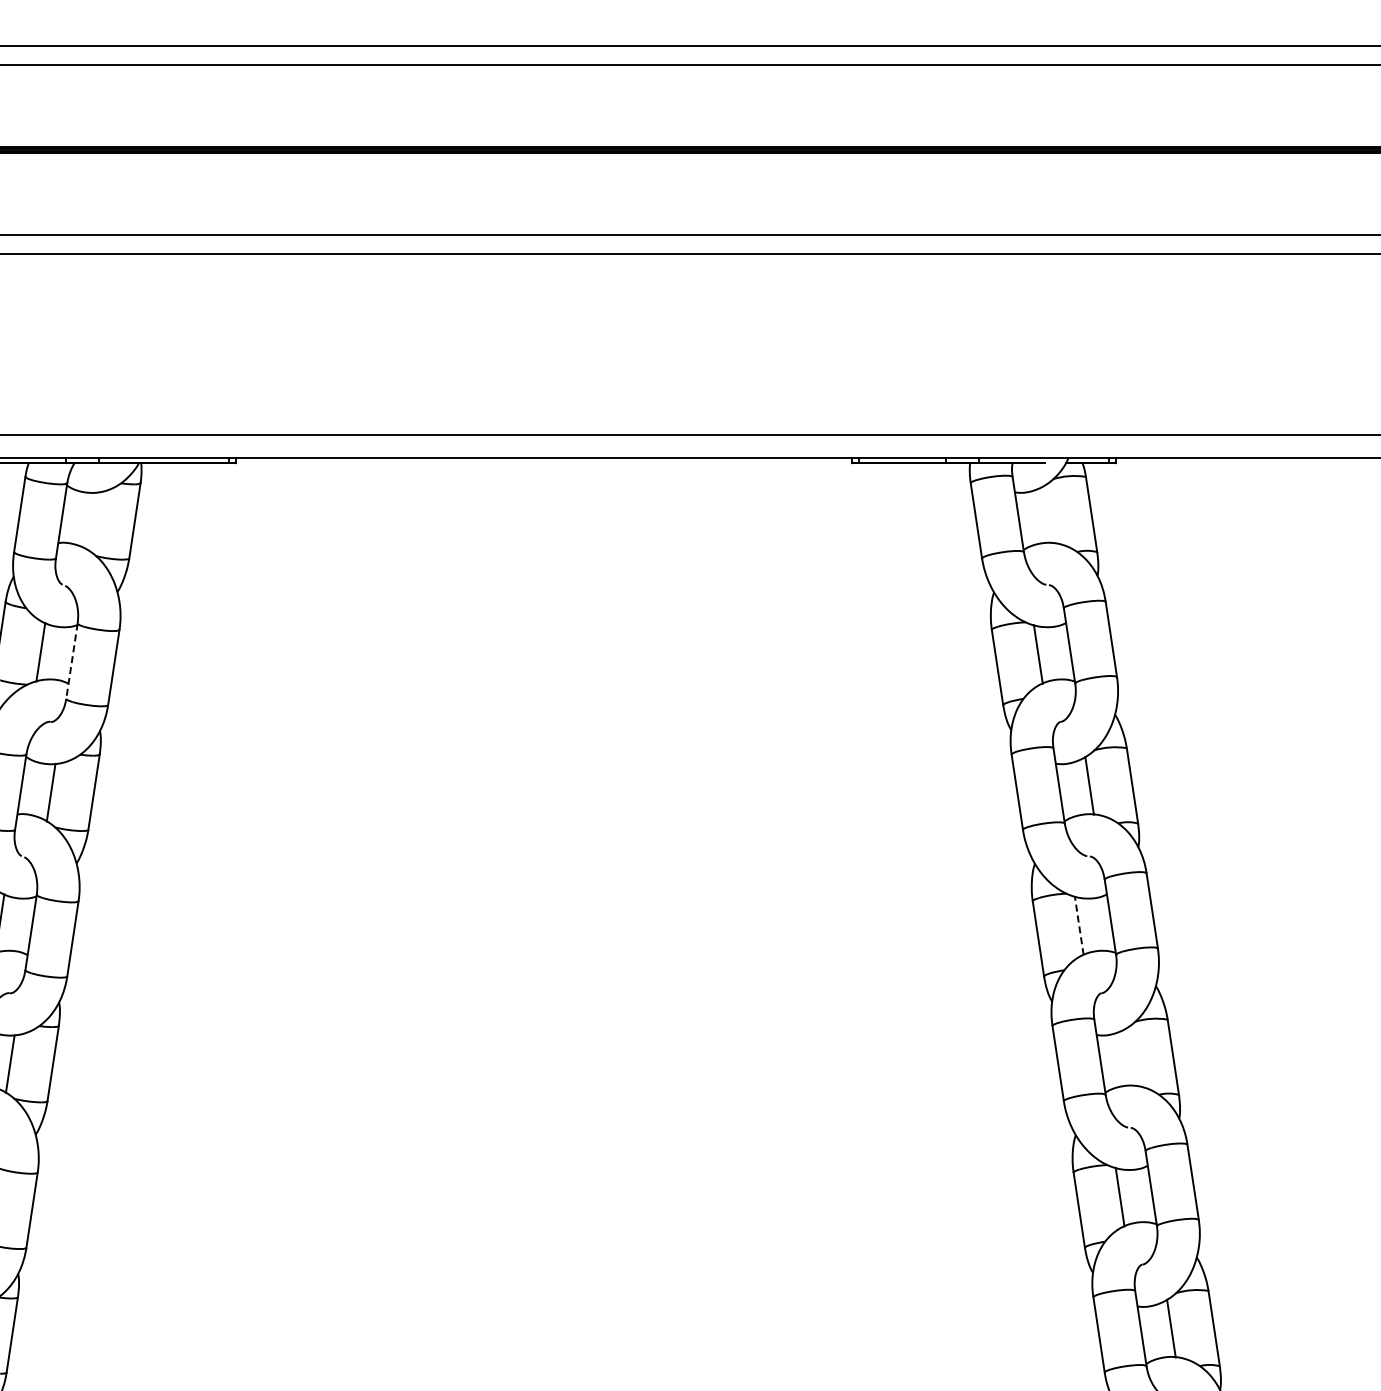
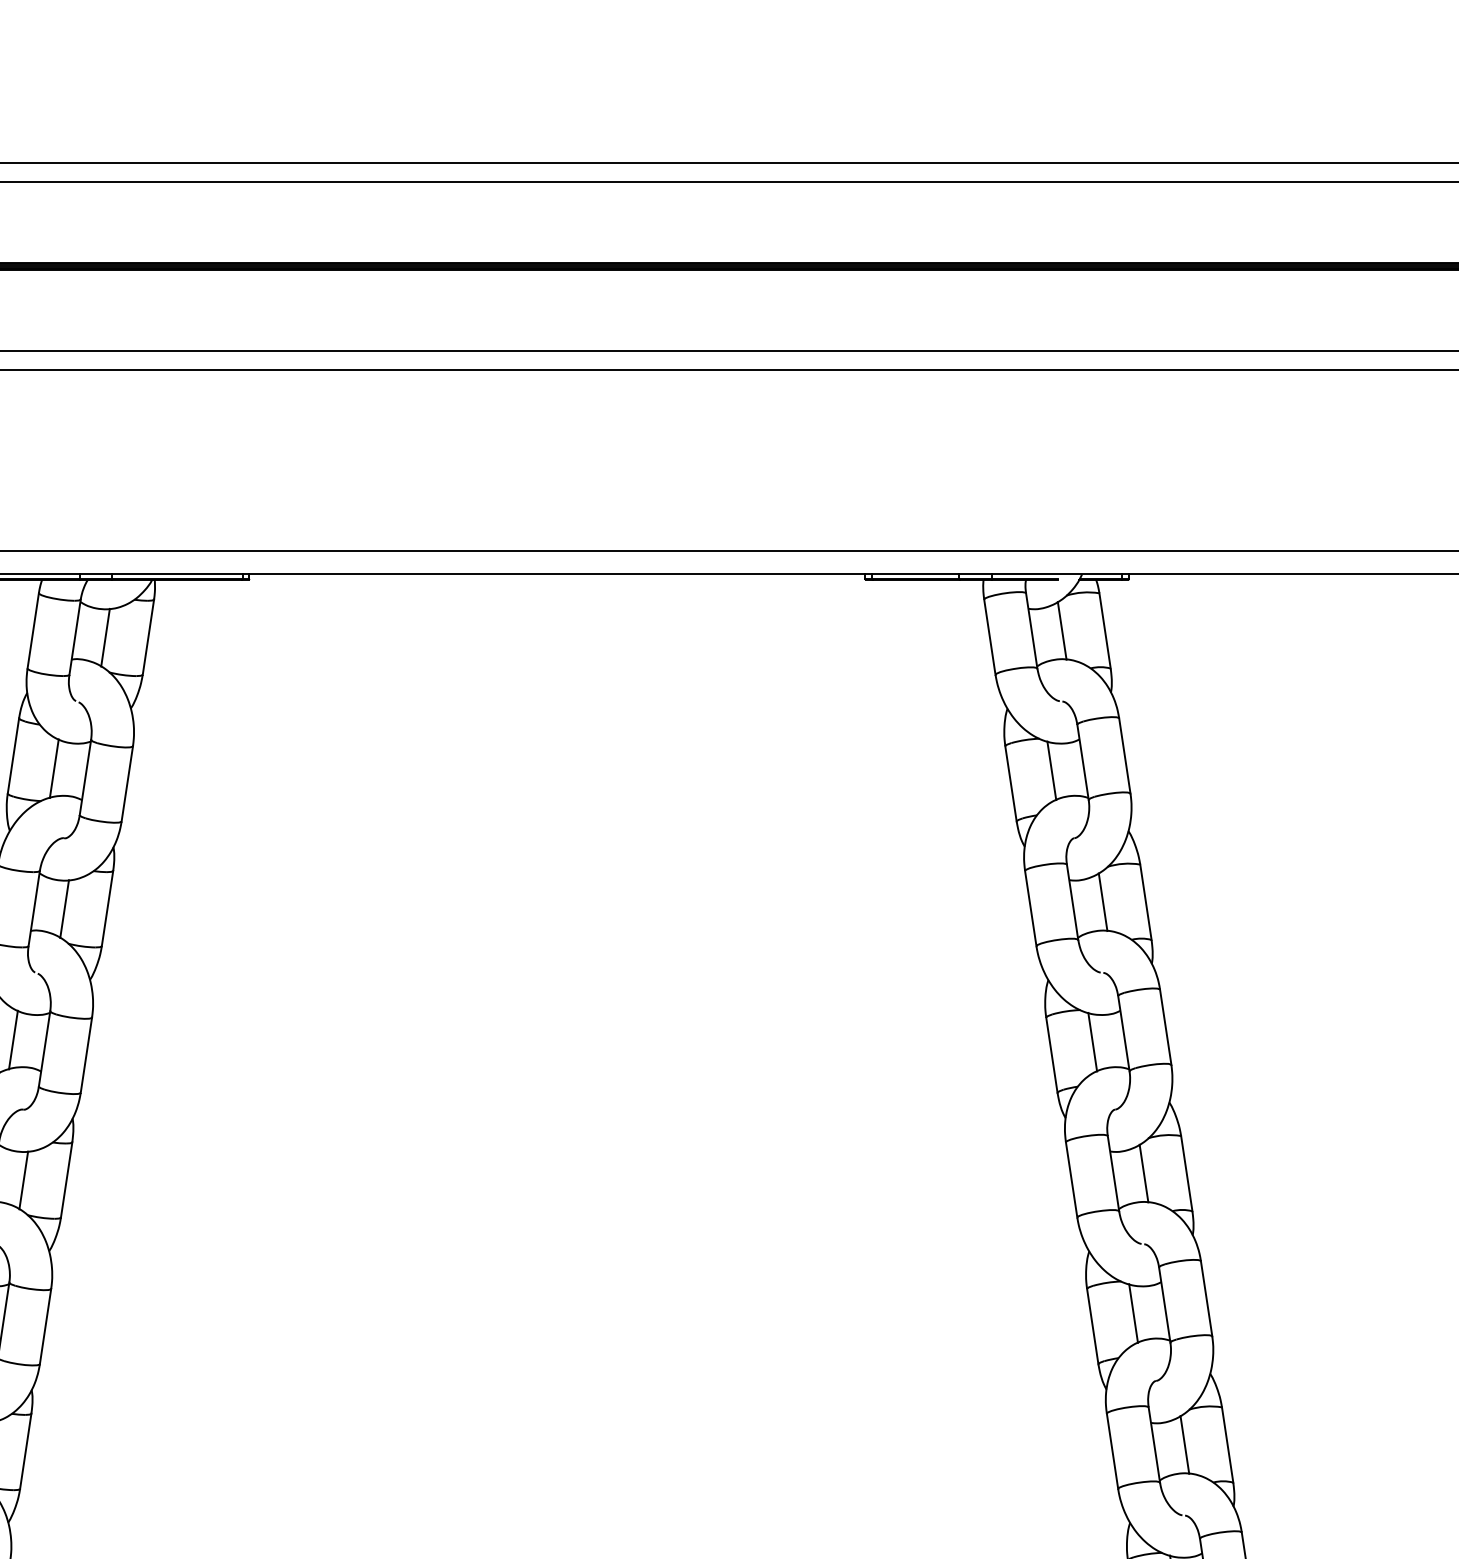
line: (1048, 514) -> (1061, 630), added
line: (92, 521) -> (105, 637), added
line: (72, 662) -> (85, 778), dashed -> solid
line: (1079, 926) -> (1092, 1042), dashed -> solid
line: (1130, 1057) -> (1143, 1173), added

